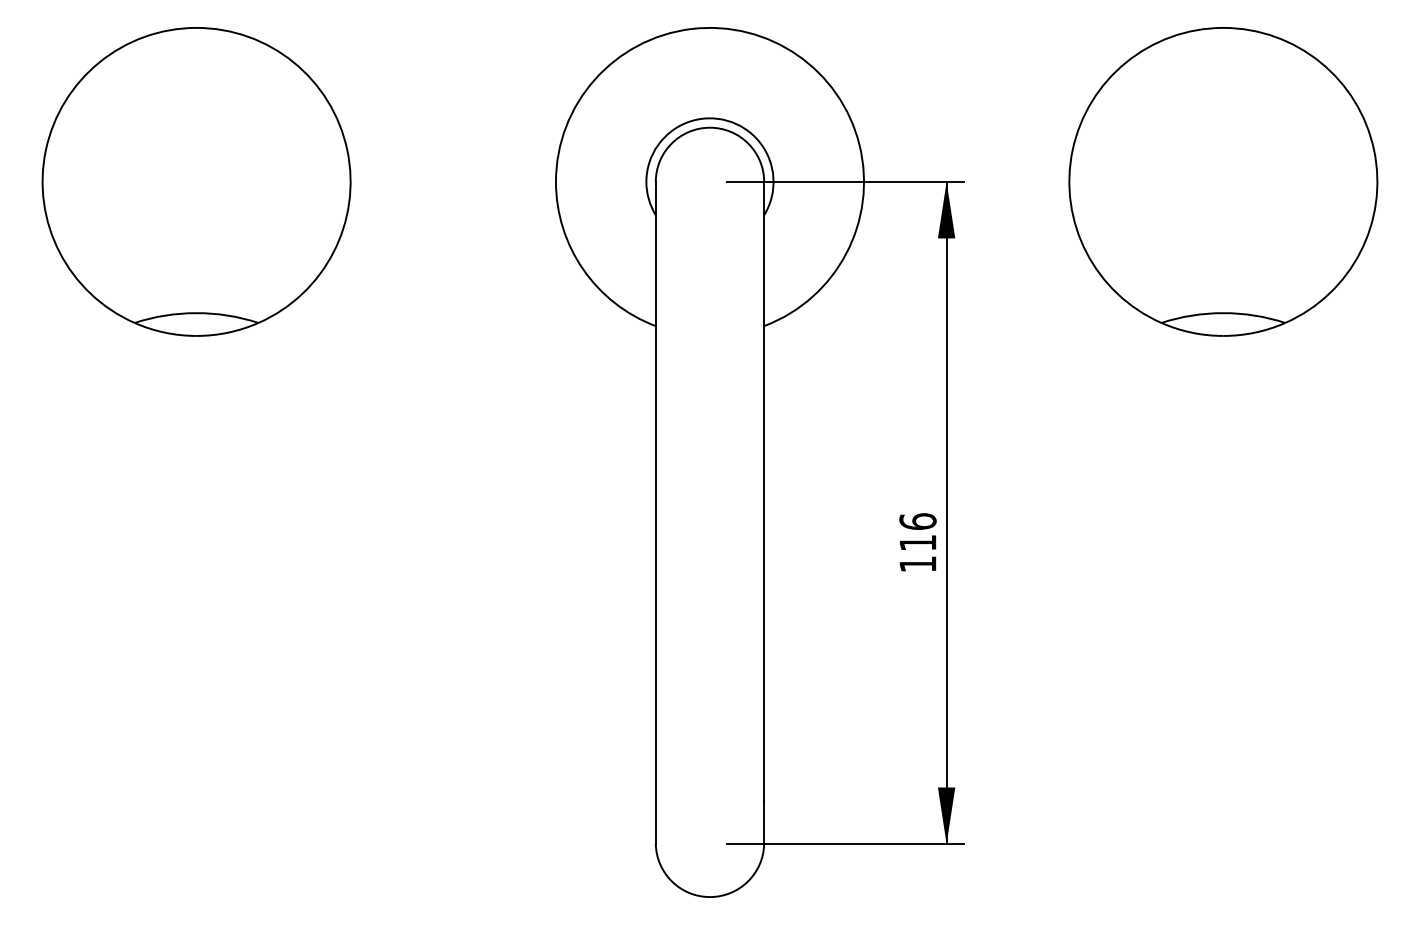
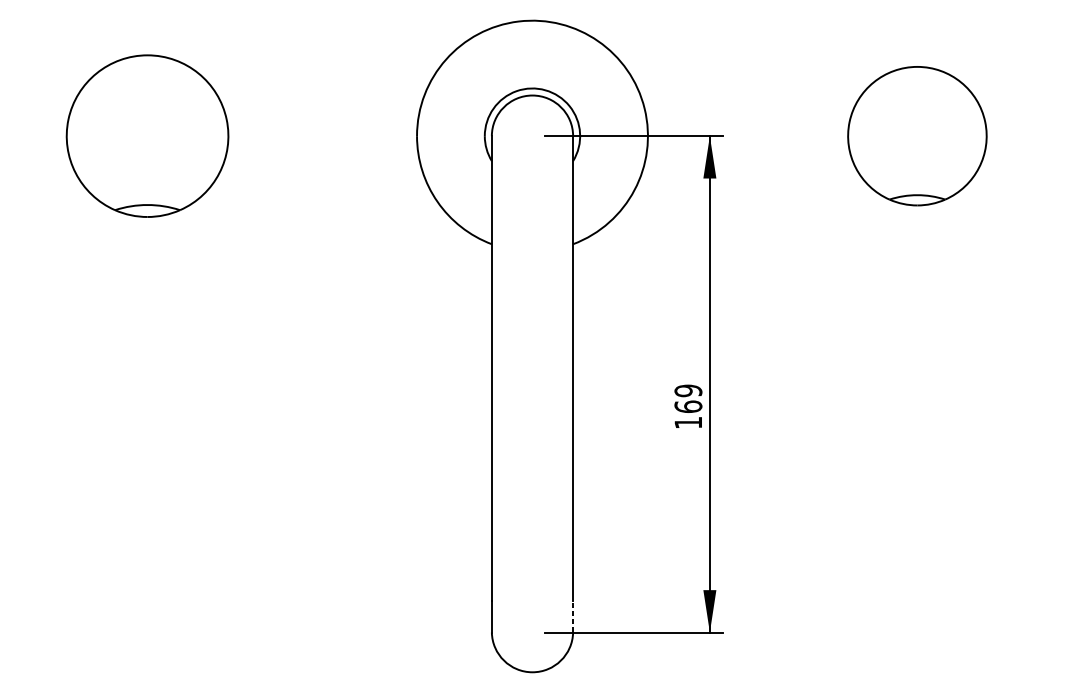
part: (196, 181) -> (147, 135), size x0.7
part: (1223, 181) -> (917, 135), size x0.6
text: (917, 532) -> (688, 398), 116 -> 169
line: (764, 822) -> (573, 616), solid -> dashed

